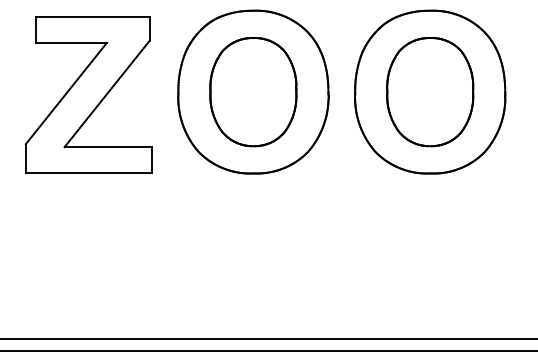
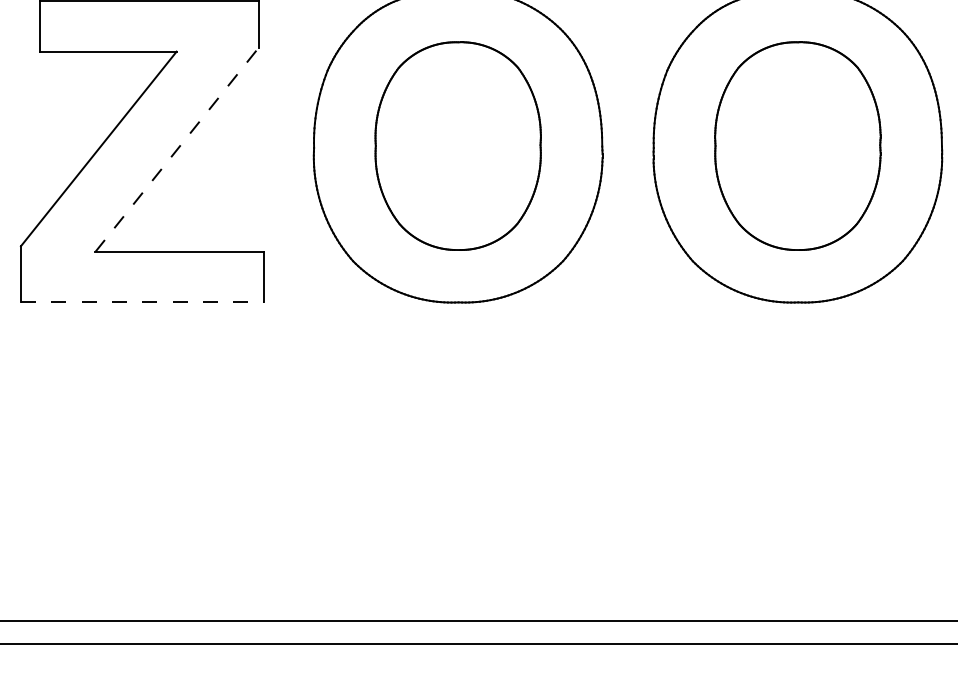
line: (107, 94) -> (177, 150), solid -> dashed
line: (89, 173) -> (143, 302), solid -> dashed

